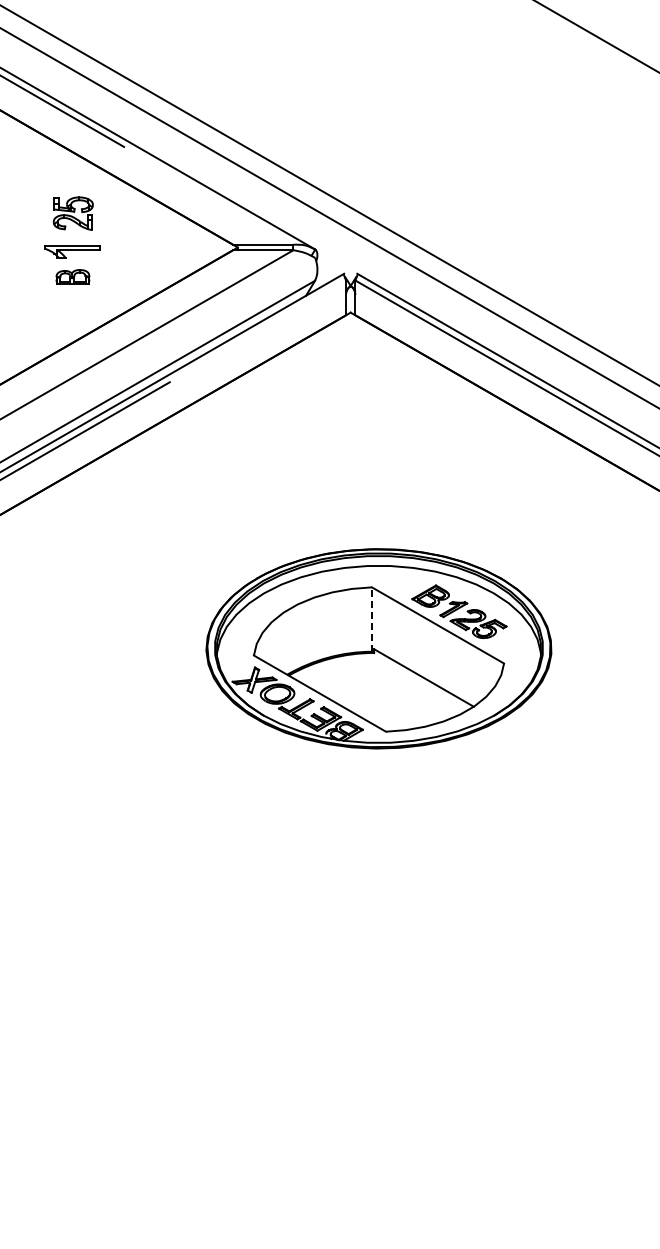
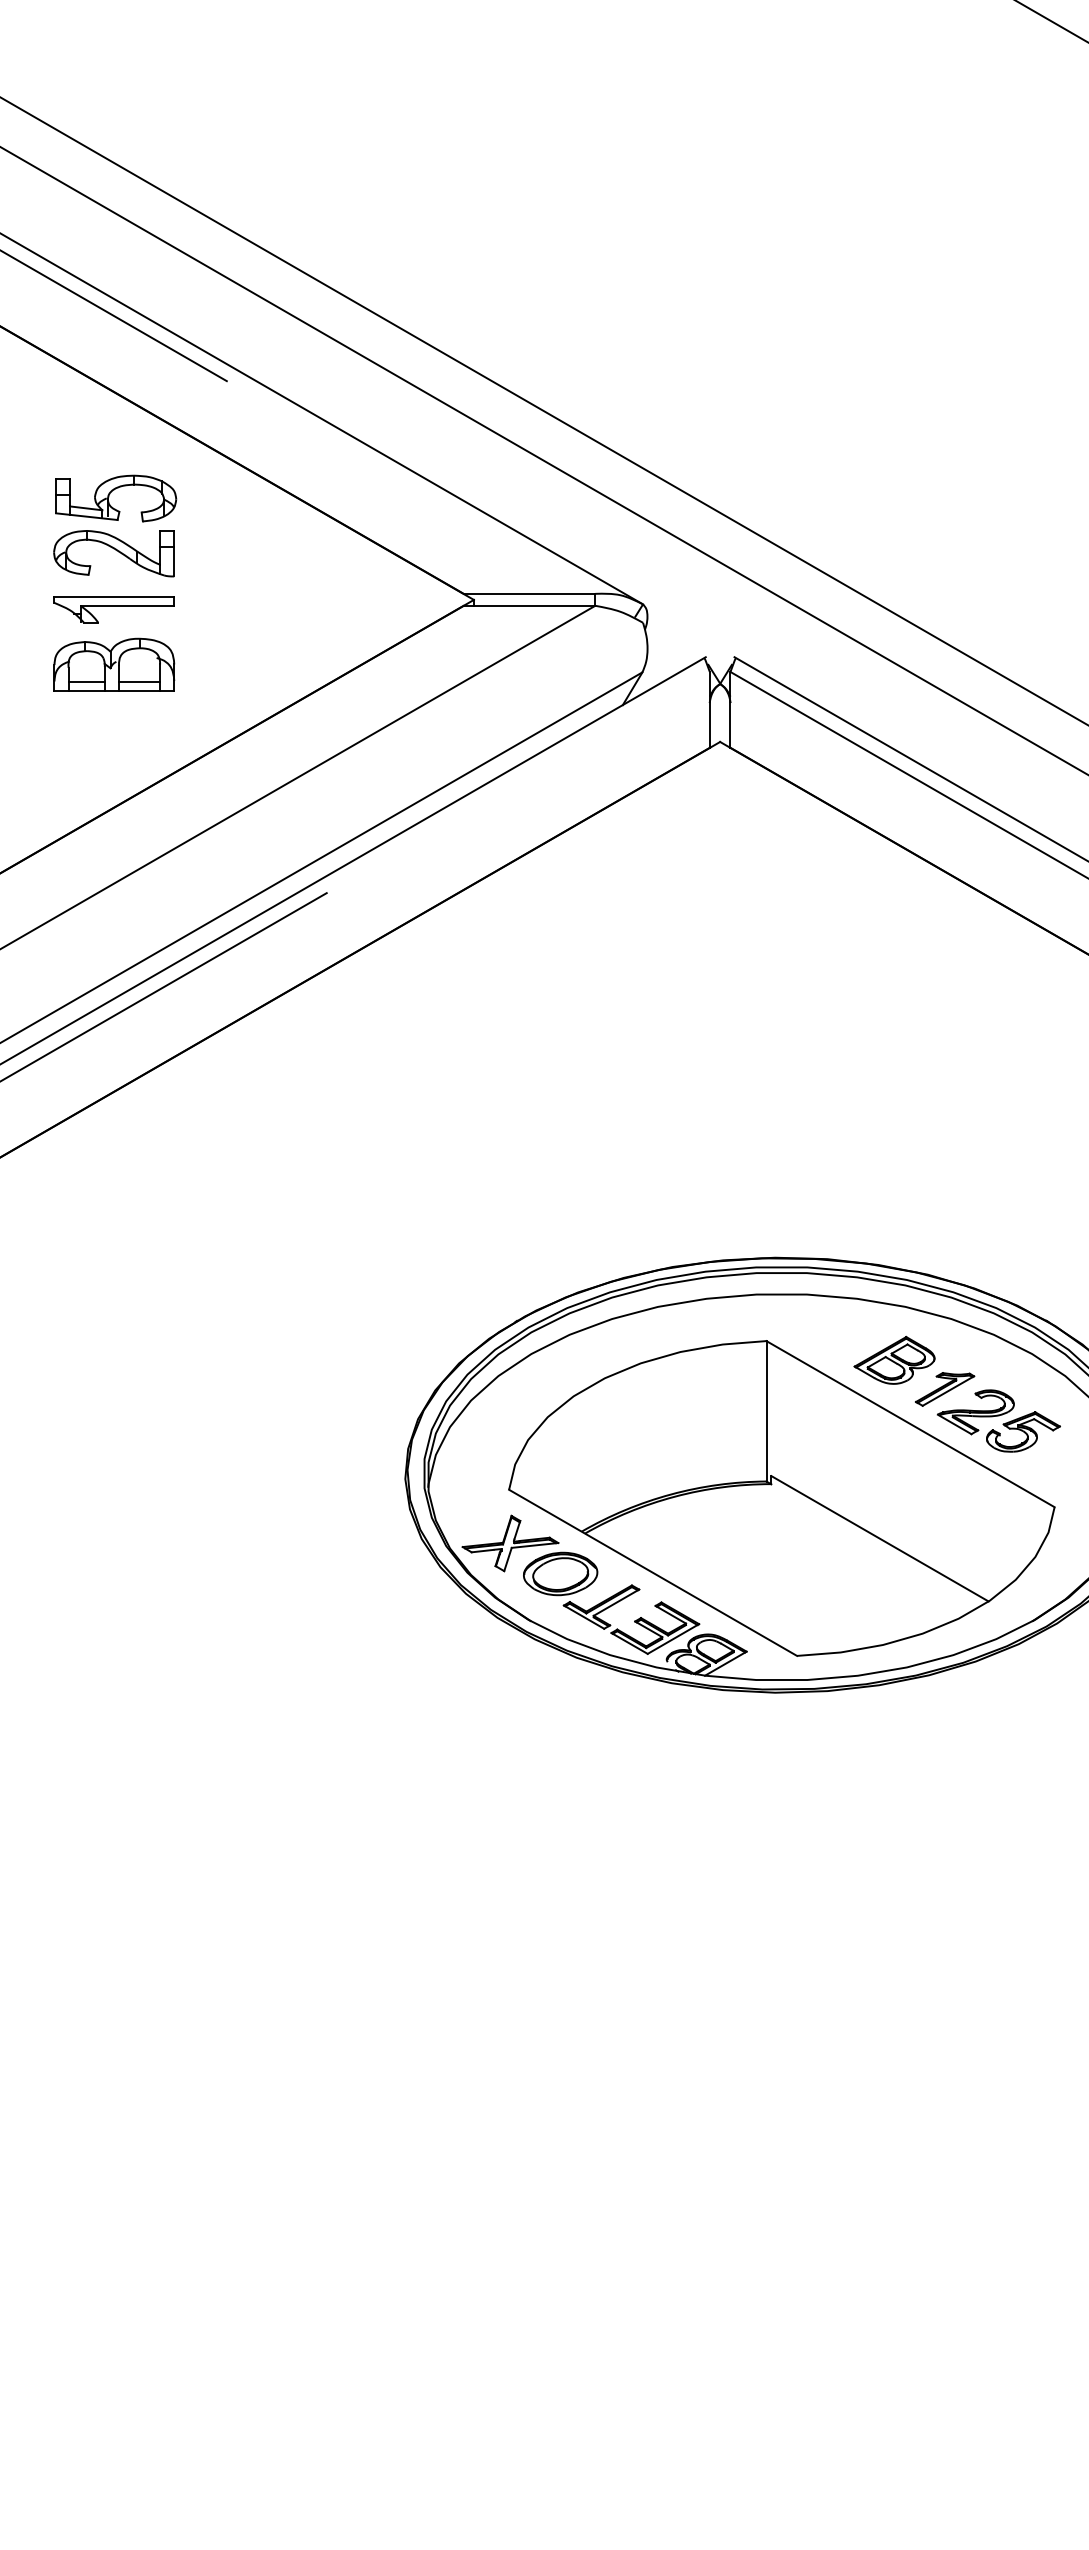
part: (73, 213) -> (115, 525), size x1.43
part: (72, 276) -> (113, 663), size x1.67
line: (371, 619) -> (765, 1411), dashed -> solid

